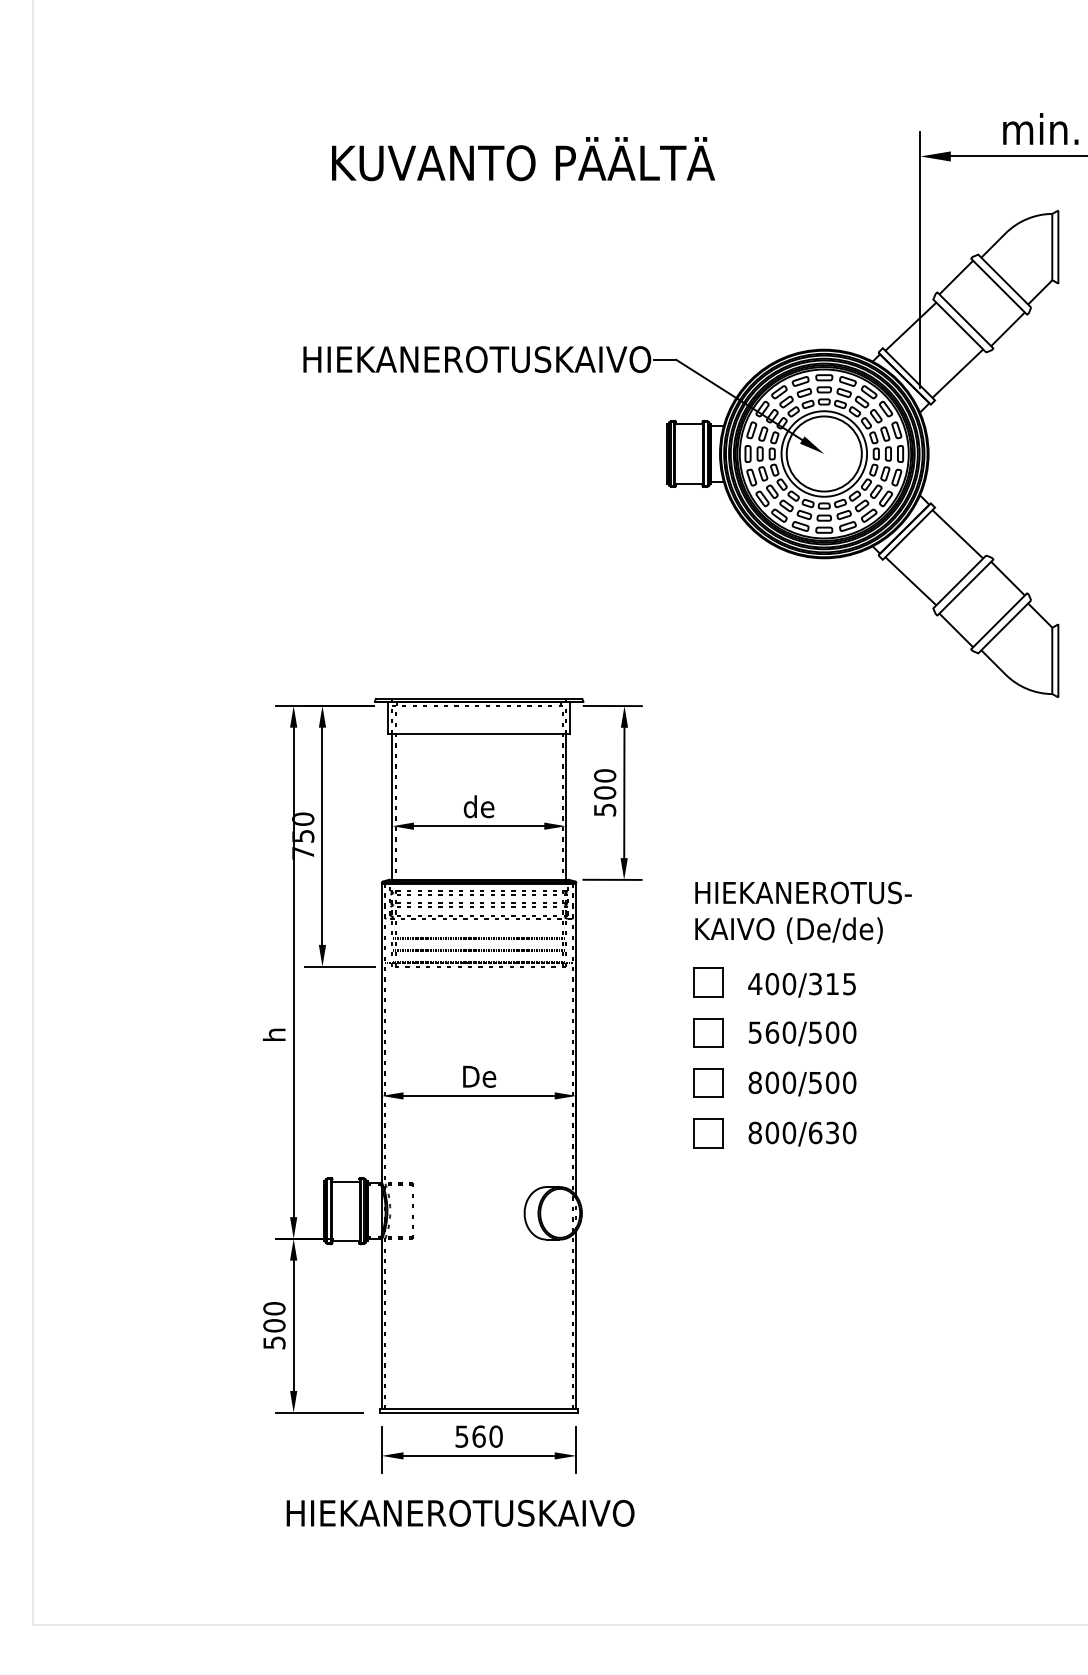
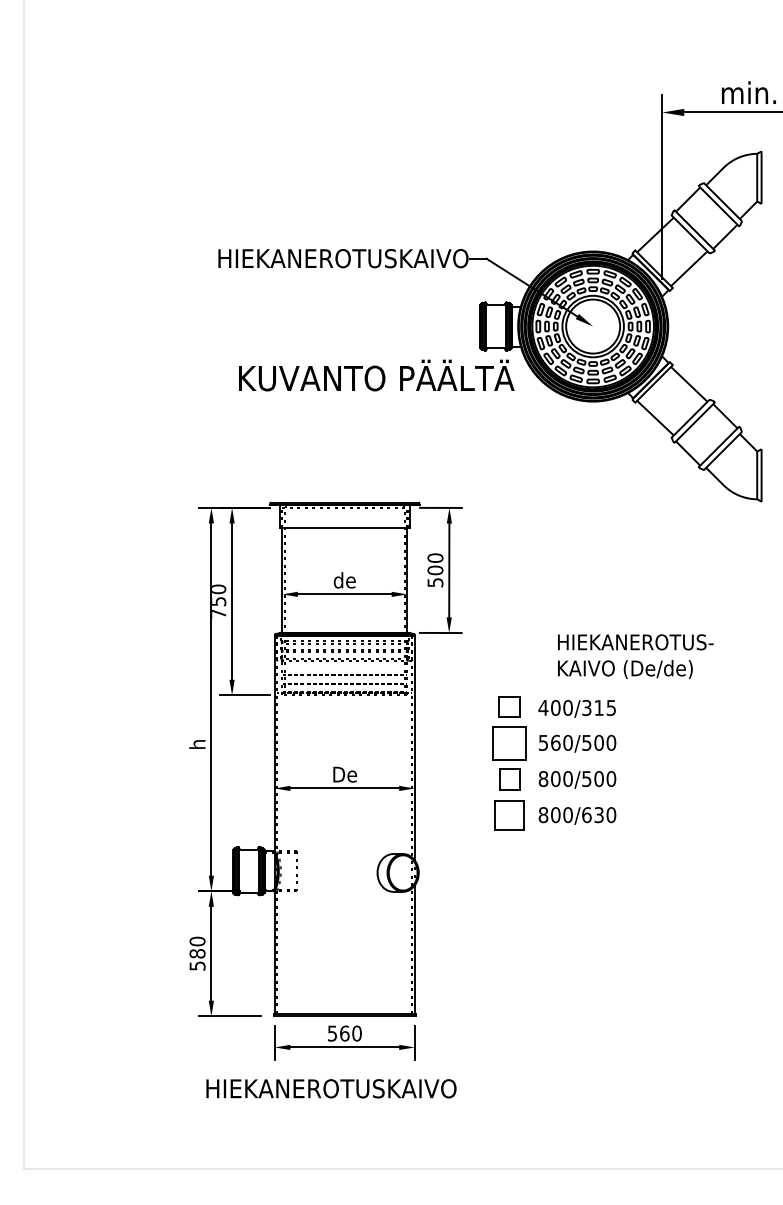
text: (523, 159) -> (376, 375), moved
text: (803, 912) -> (635, 656), moved
part: (708, 1032) -> (509, 742), size x1.6
part: (708, 1133) -> (509, 815), size x1.4
text: (274, 1325) -> (197, 953), 500 -> 580

